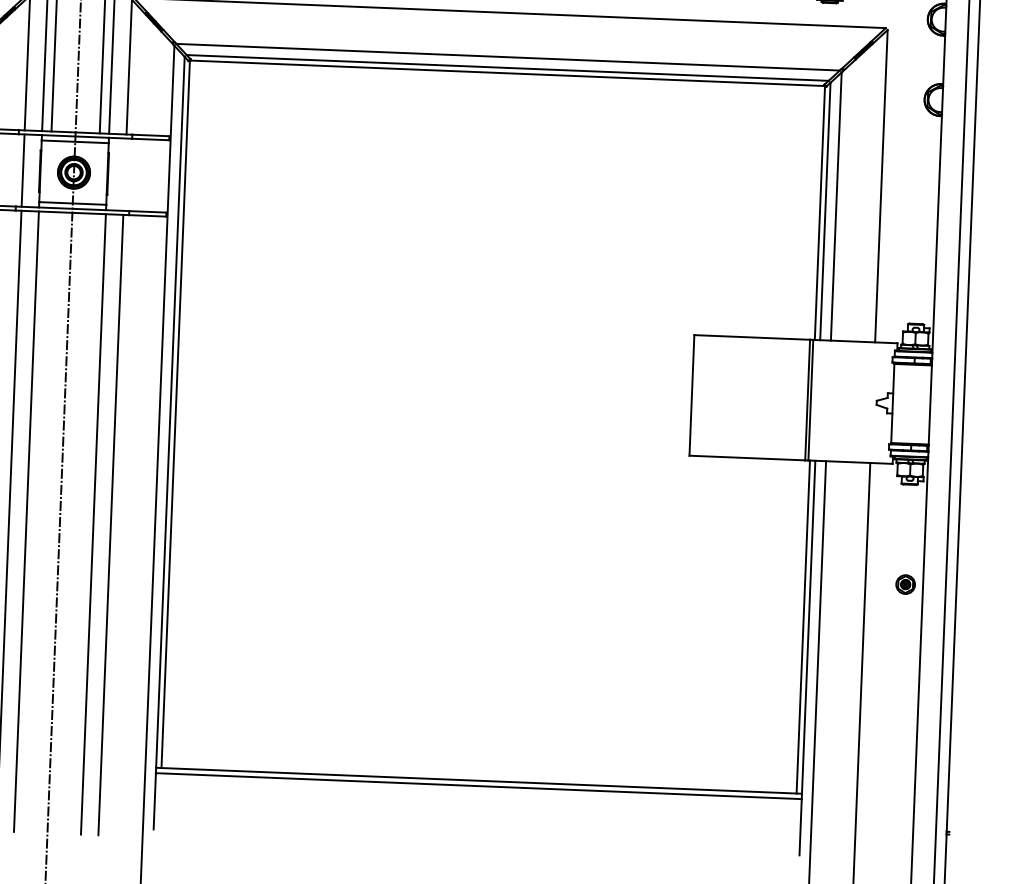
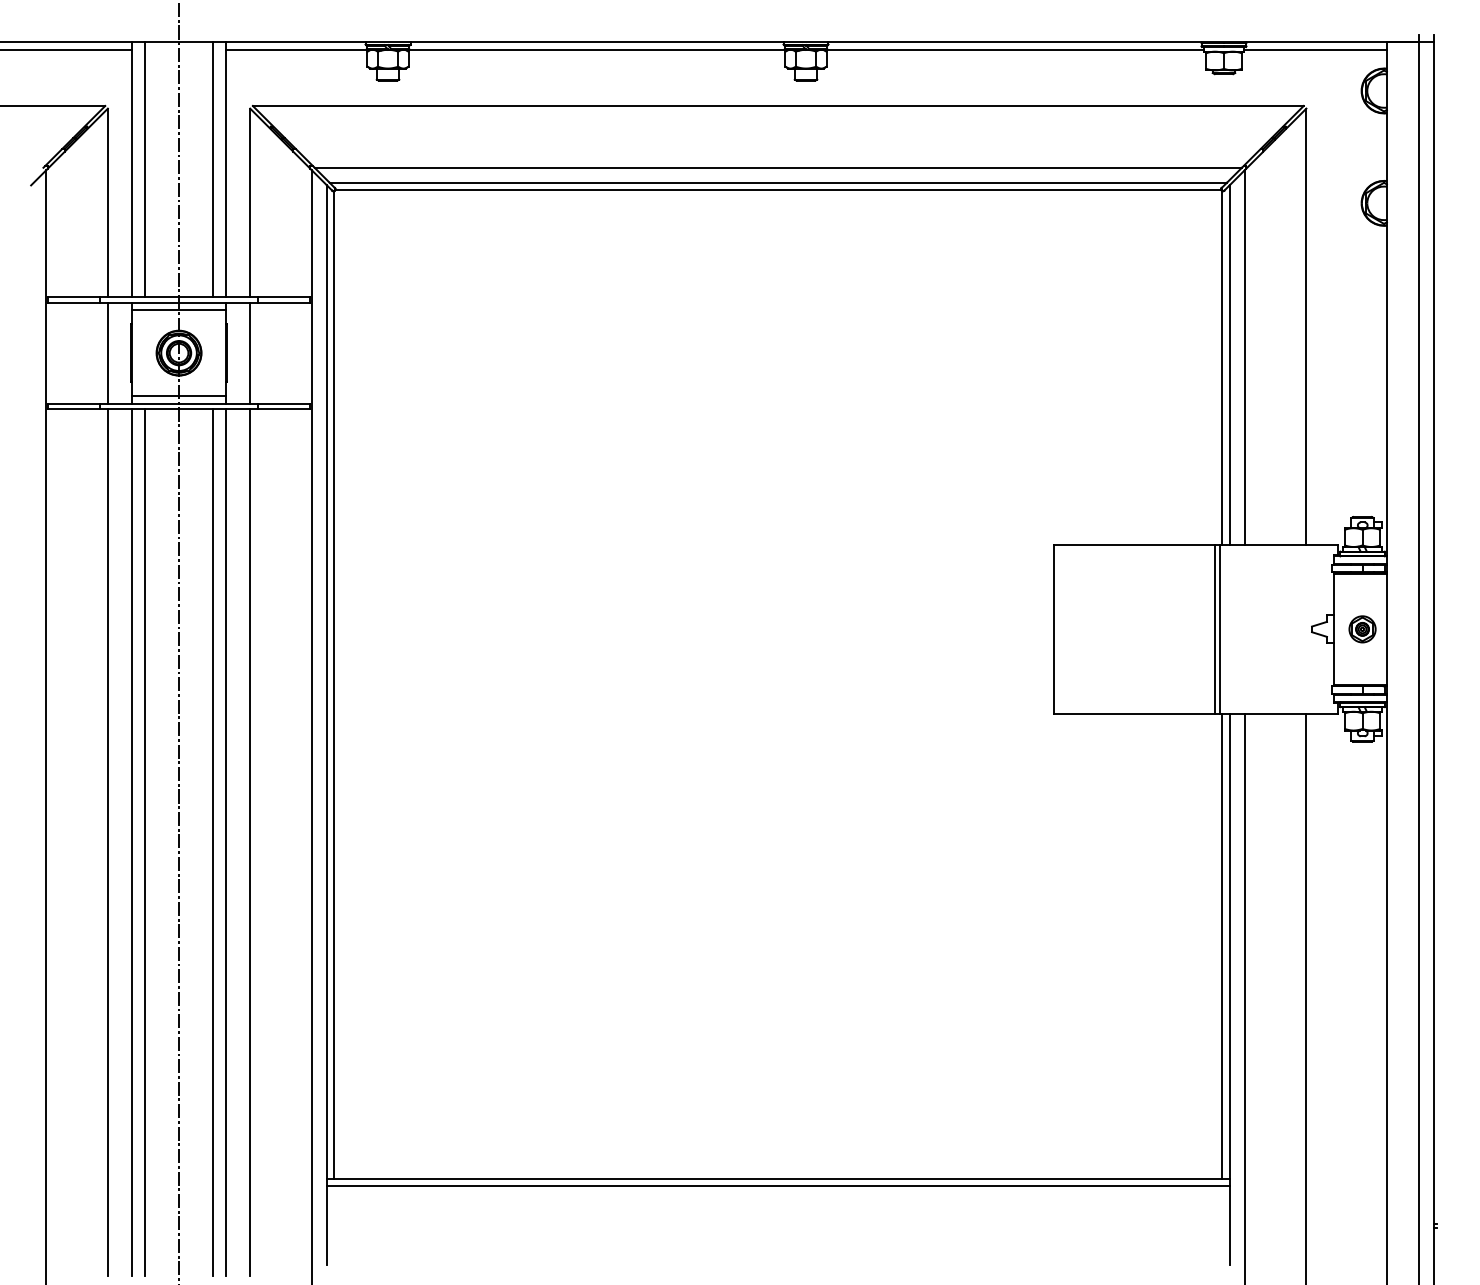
line: (125, 174) -> (250, 352), added
line: (35, 521) -> (145, 842), added
line: (83, 523) -> (212, 842), added
part: (905, 584) -> (1362, 629), moved

